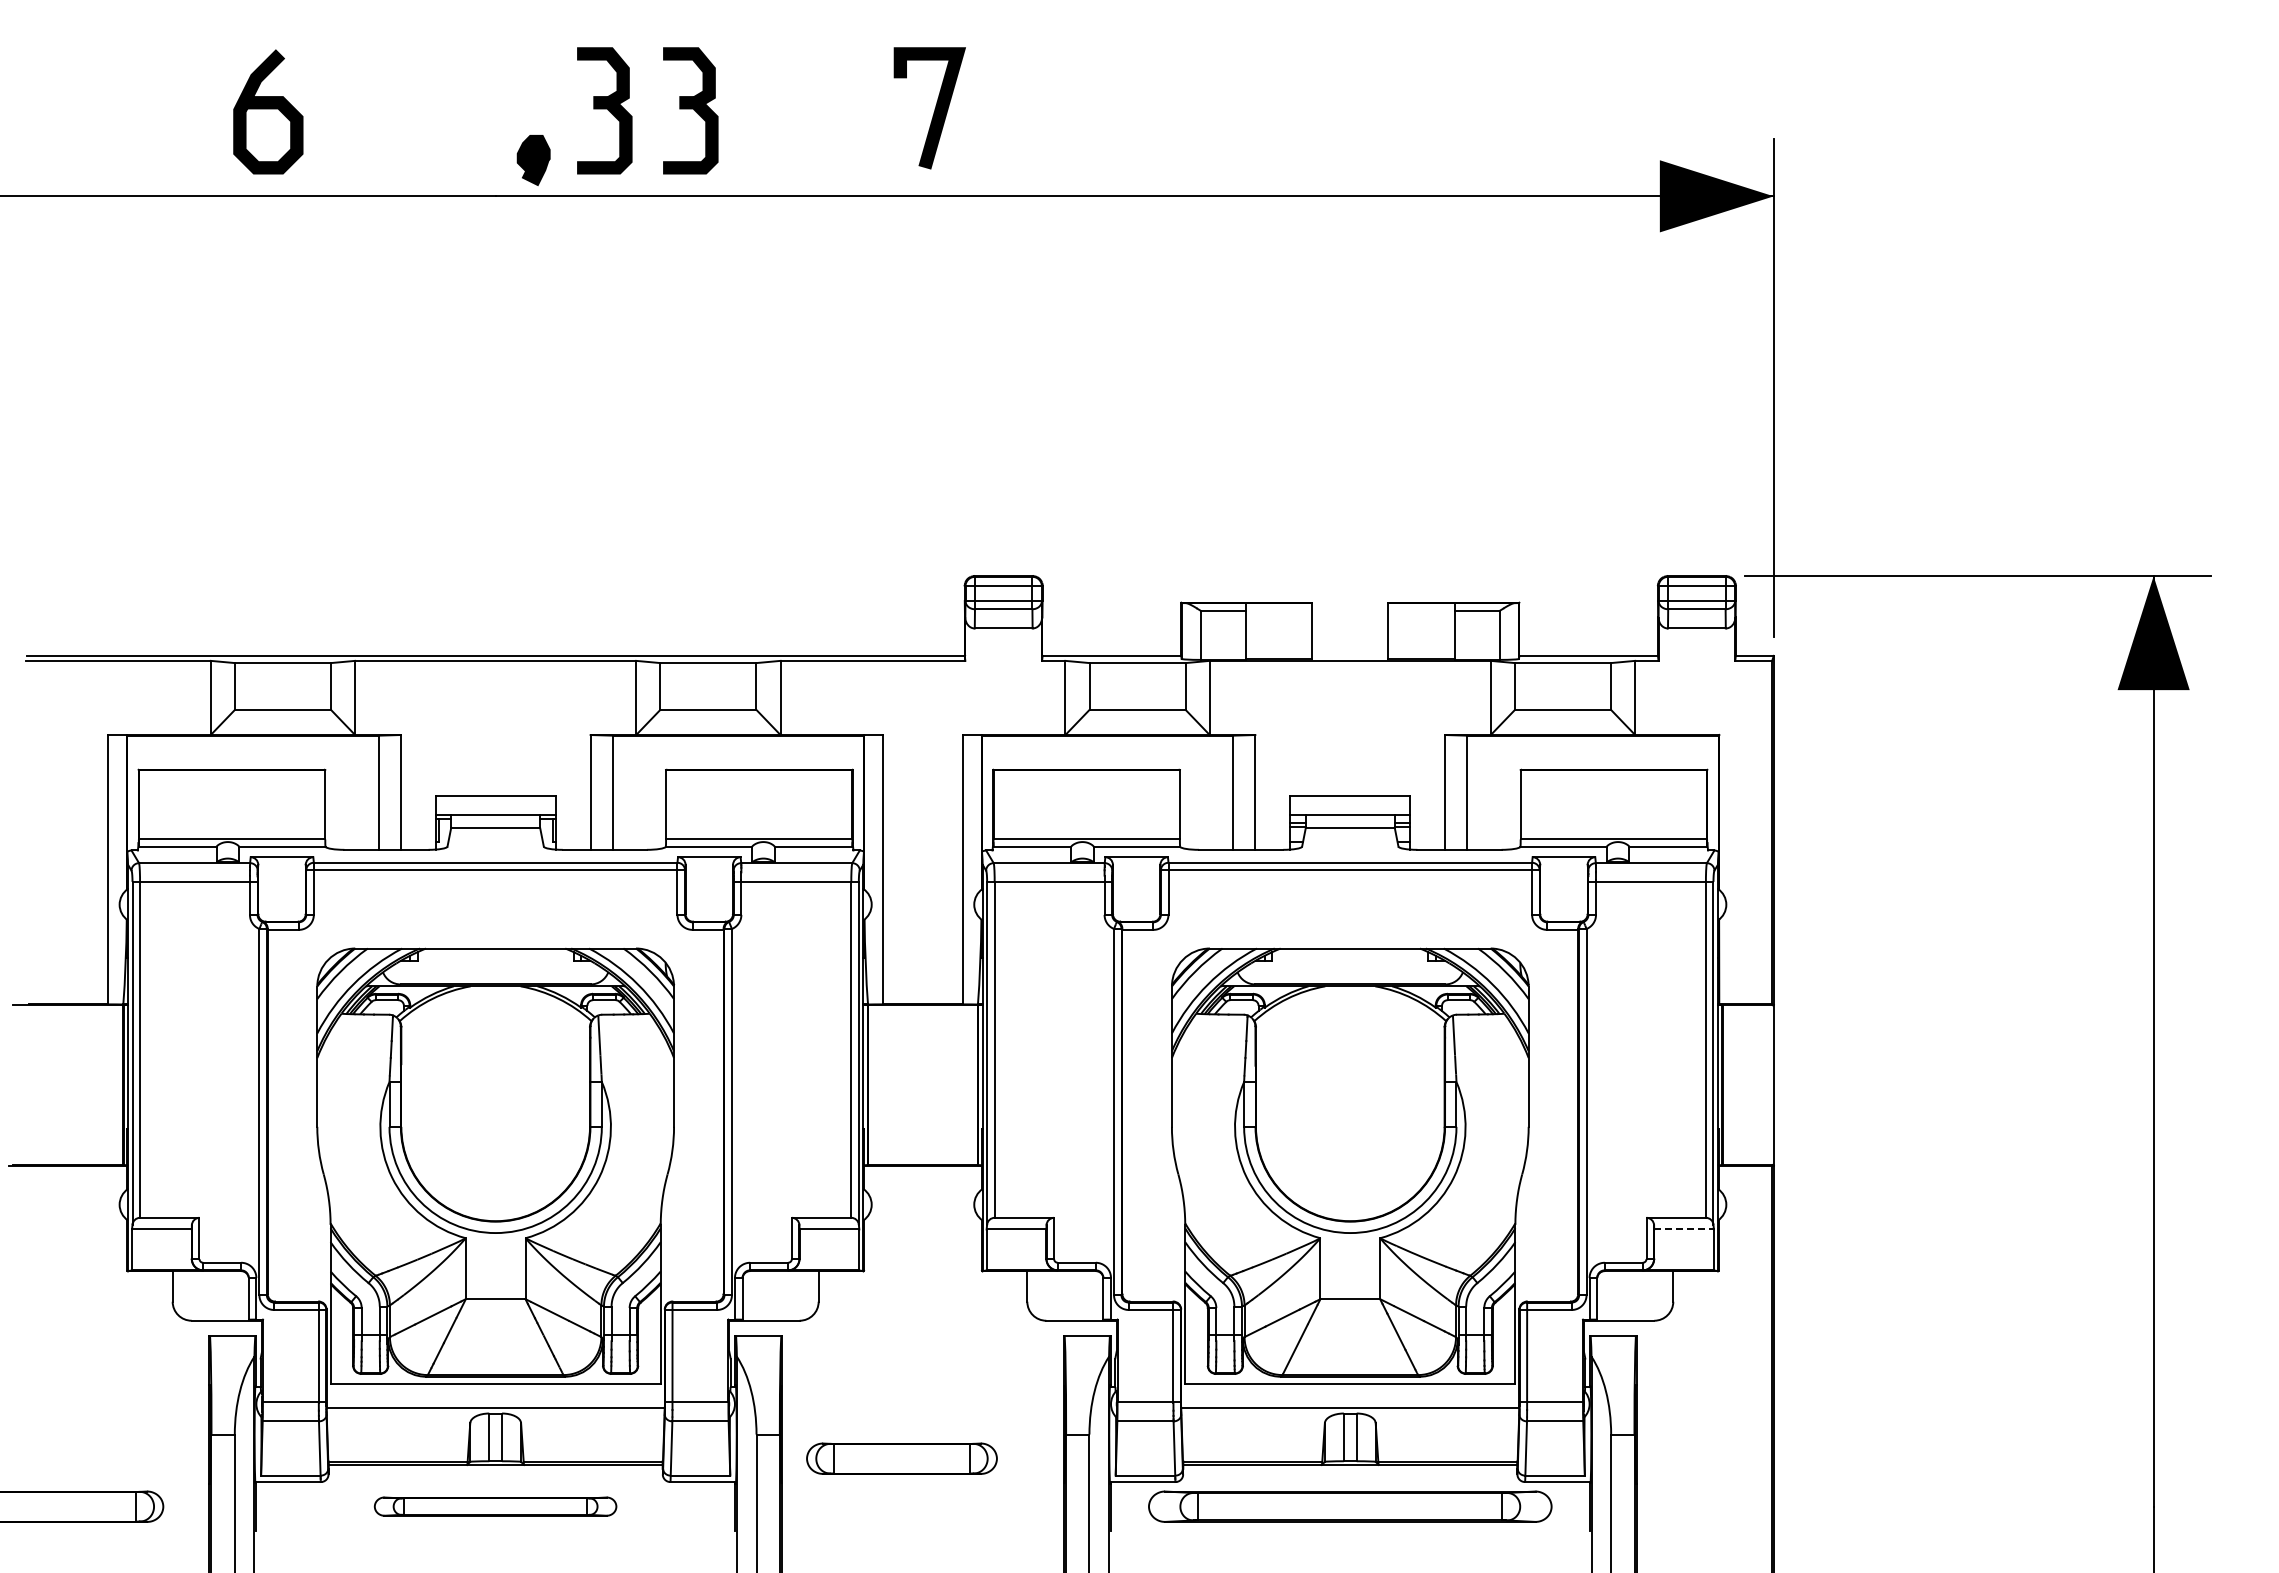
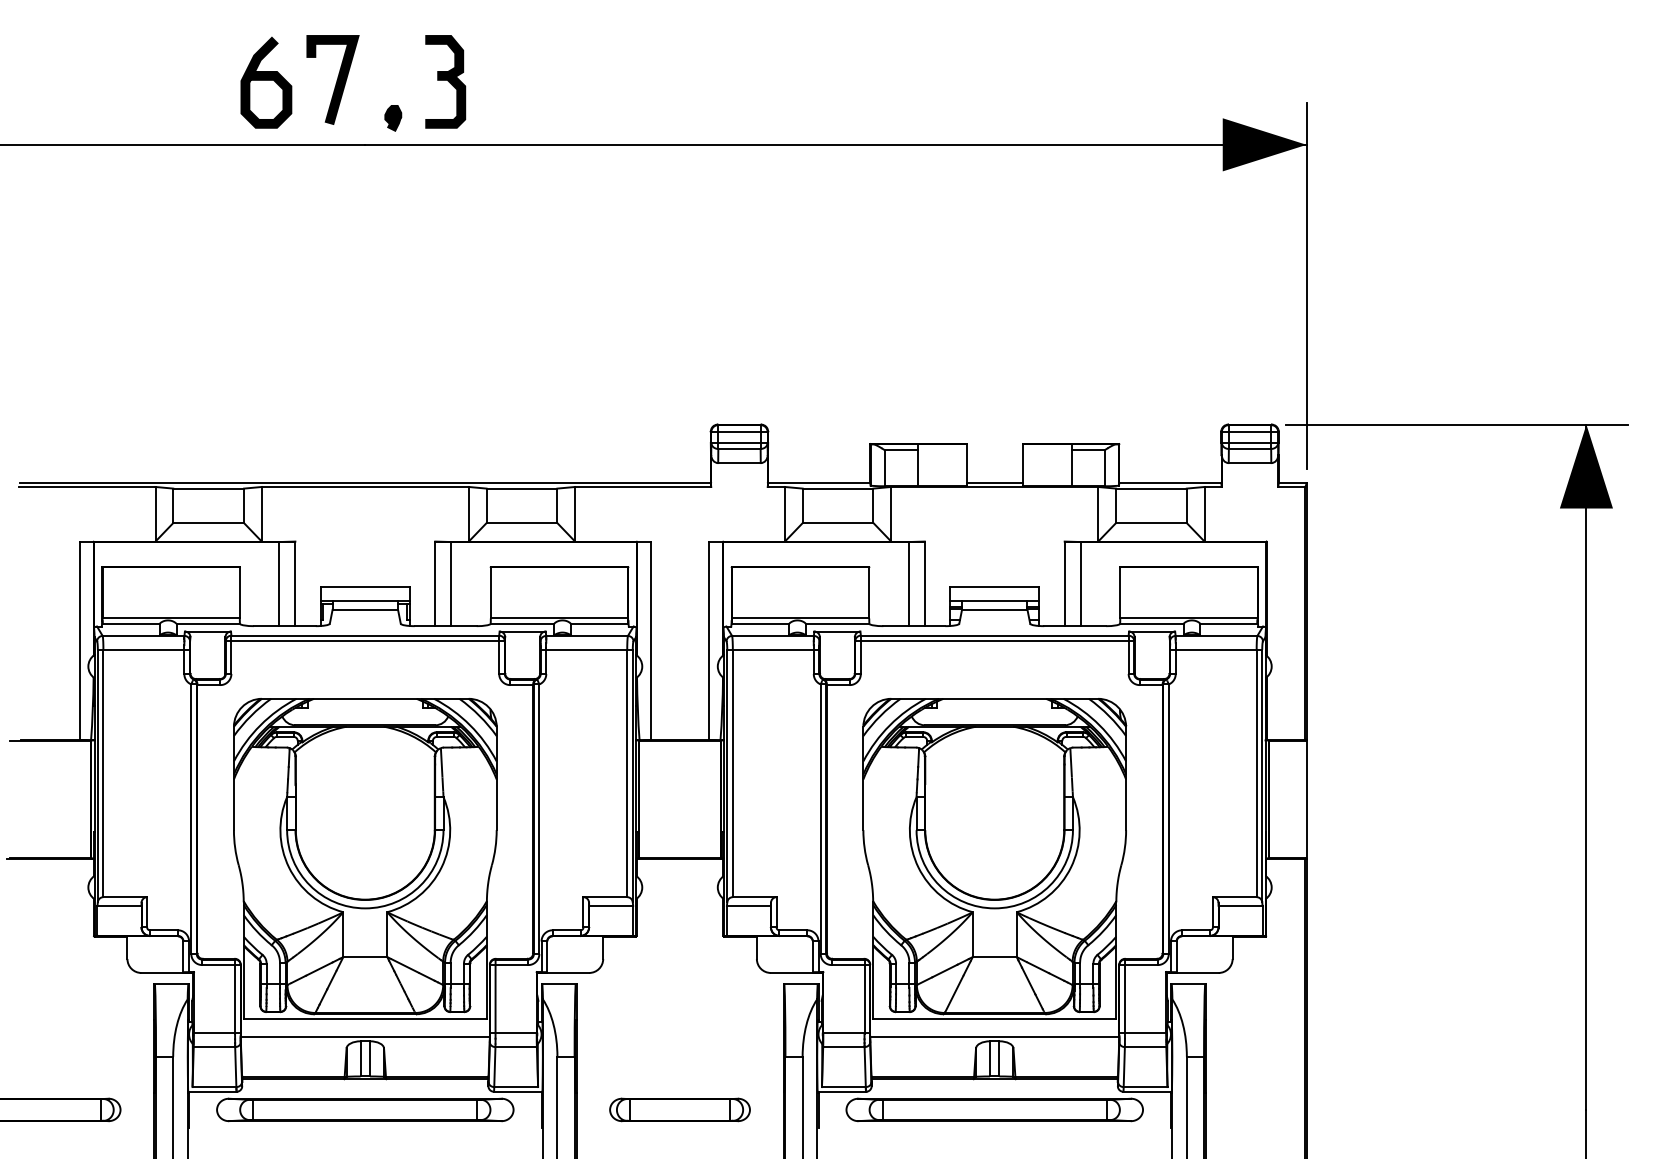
line: (934, 108) -> (336, 80), moved
curve: (268, 109) -> (266, 80), moved
part: (690, 110) -> (508, 81), removed
part: (533, 160) -> (393, 118), size x0.71
line: (1350, 655) -> (994, 483), added
line: (1684, 1229) -> (1240, 905), dashed -> solid
part: (901, 1458) -> (679, 1109), moved
part: (495, 1506) -> (365, 1109), size x1.67

